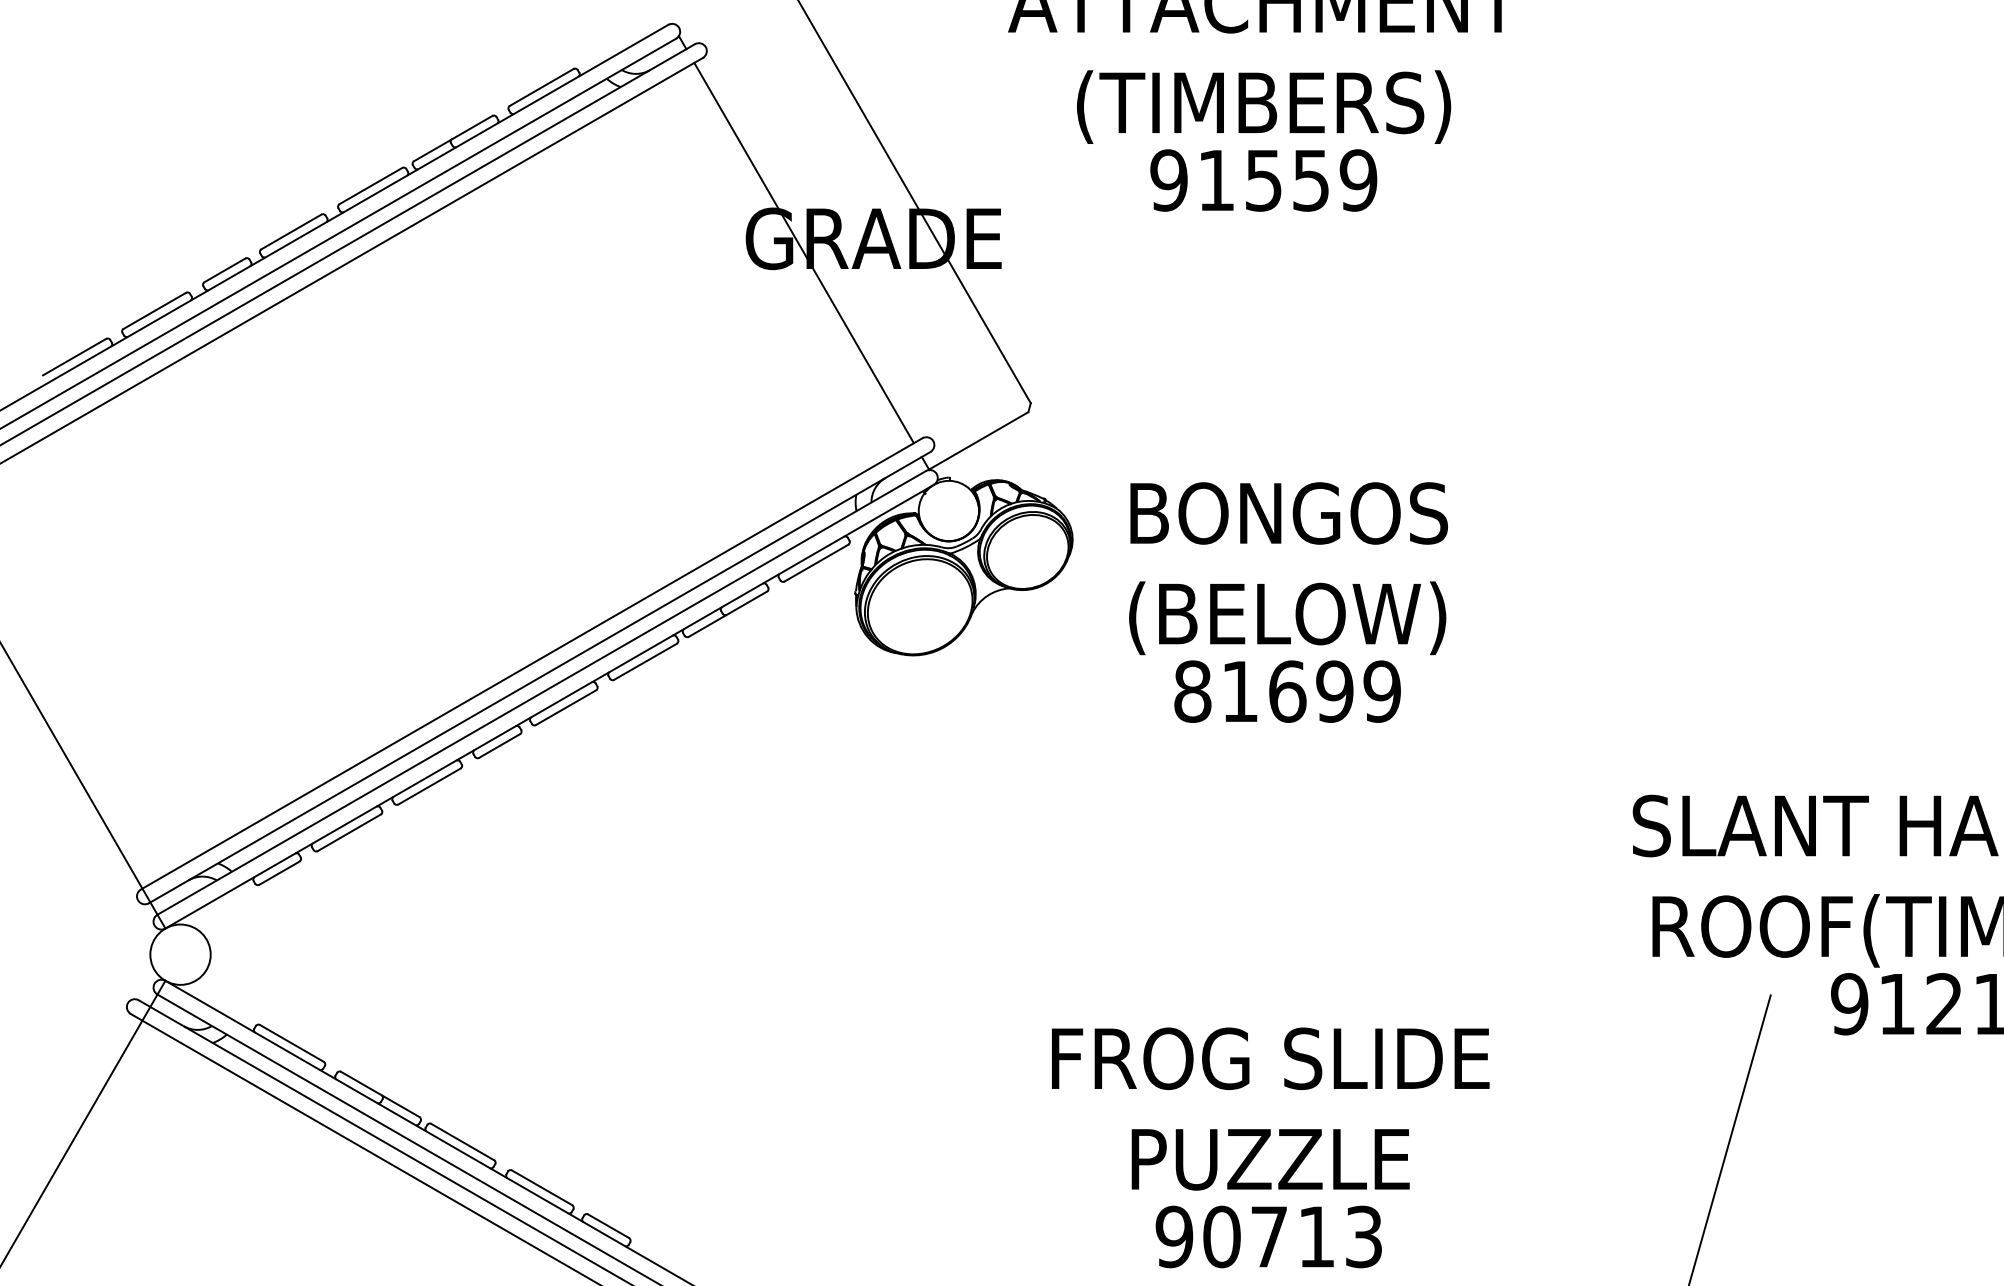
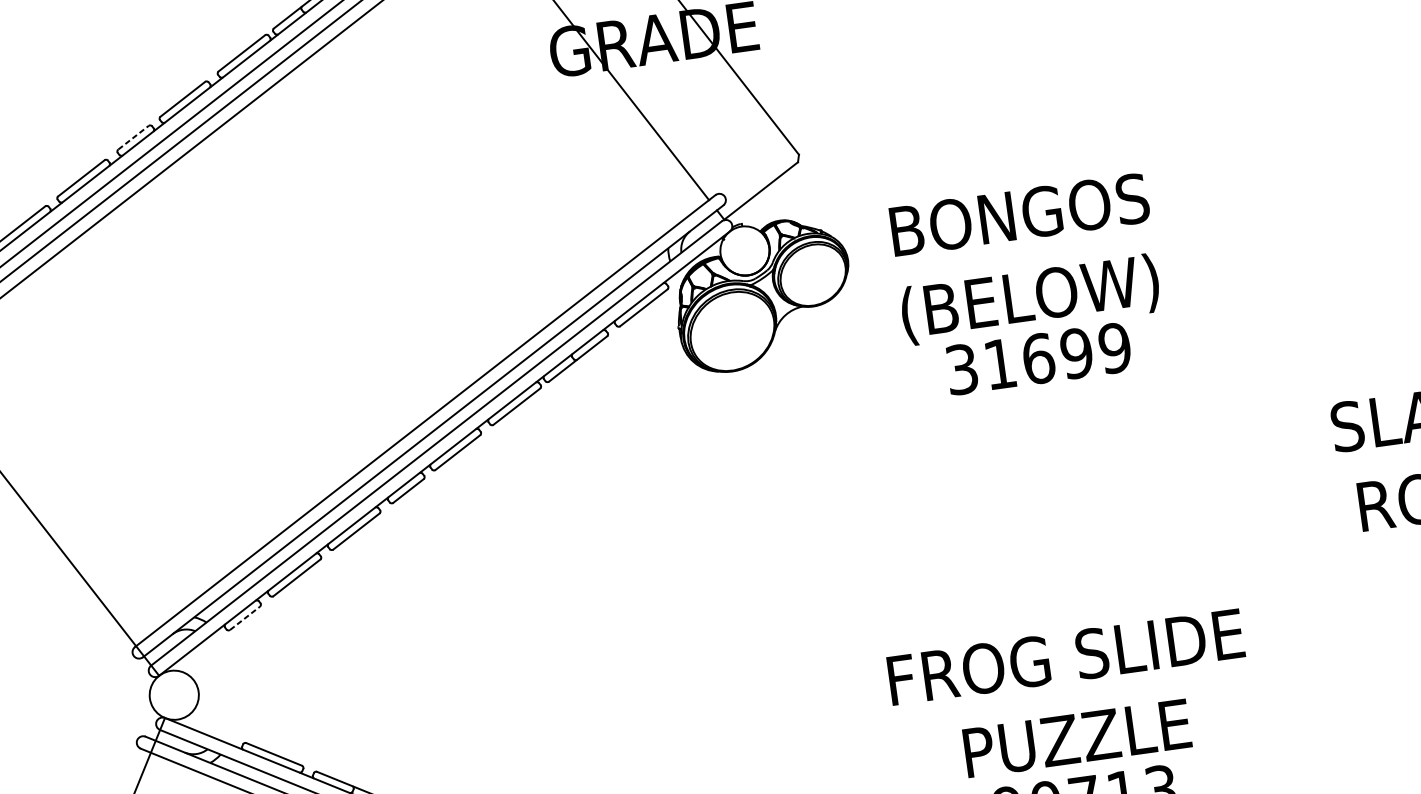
line: (225, 270) -> (133, 137), solid -> dashed
text: (1192, 691) -> (961, 369), 81699 -> 31699
line: (279, 872) -> (244, 617), solid -> dashed

